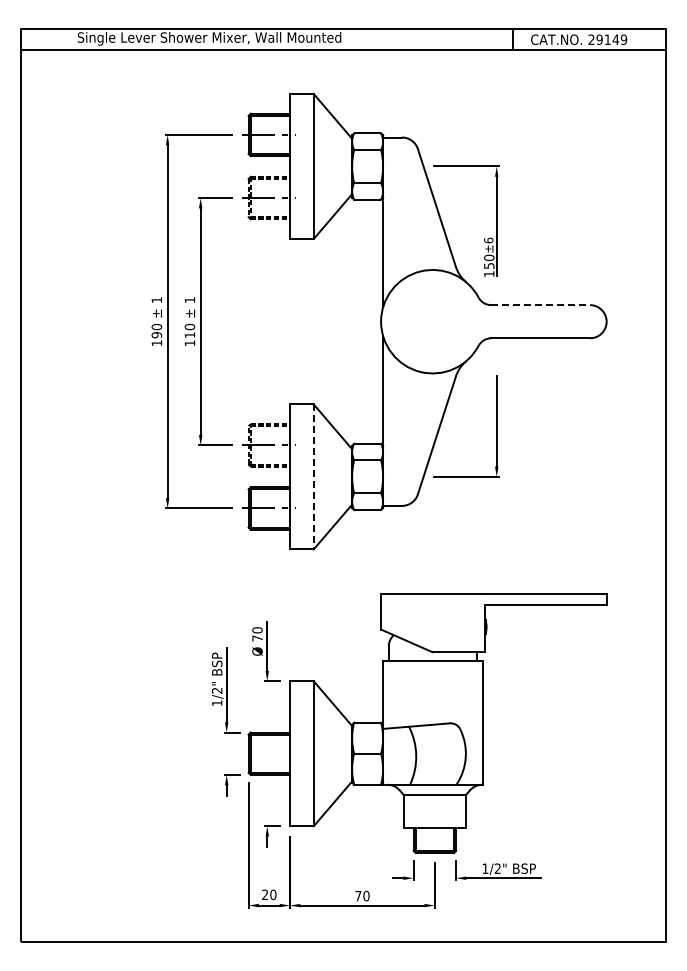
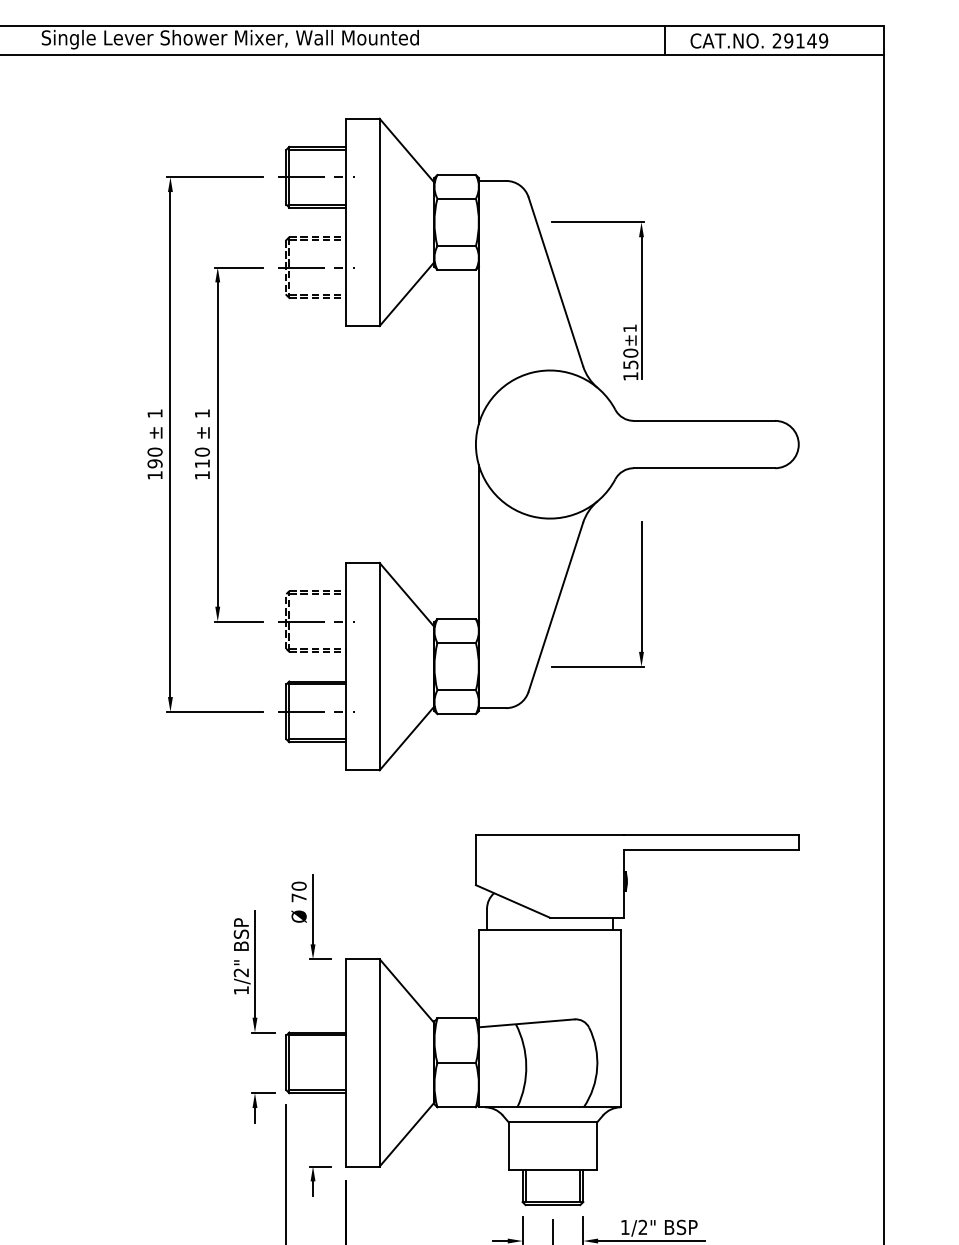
text: (488, 240) -> (629, 328), ±6 -> ±1
line: (541, 305) -> (705, 421), dashed -> solid
line: (313, 477) -> (379, 667), dashed -> solid

